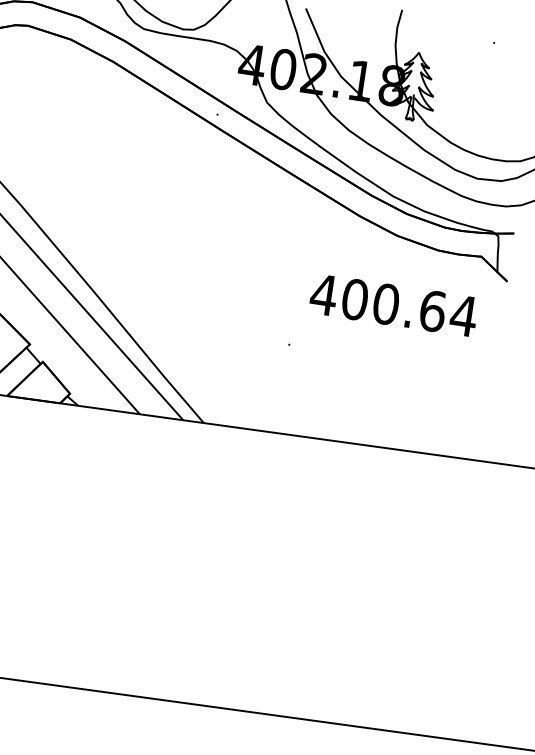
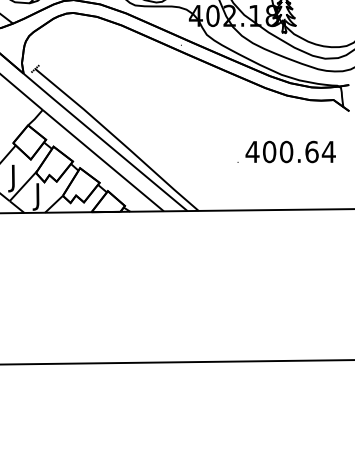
text: (393, 304) -> (290, 151), moved

